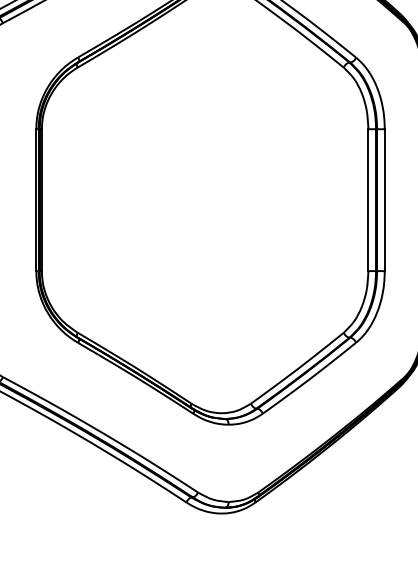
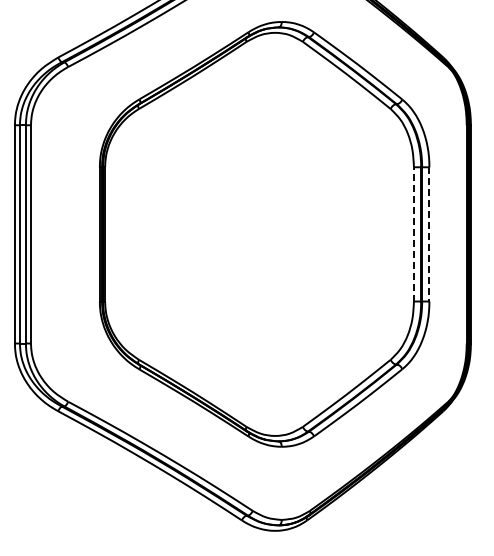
line: (367, 199) -> (413, 233), solid -> dashed
line: (384, 200) -> (429, 234), solid -> dashed

